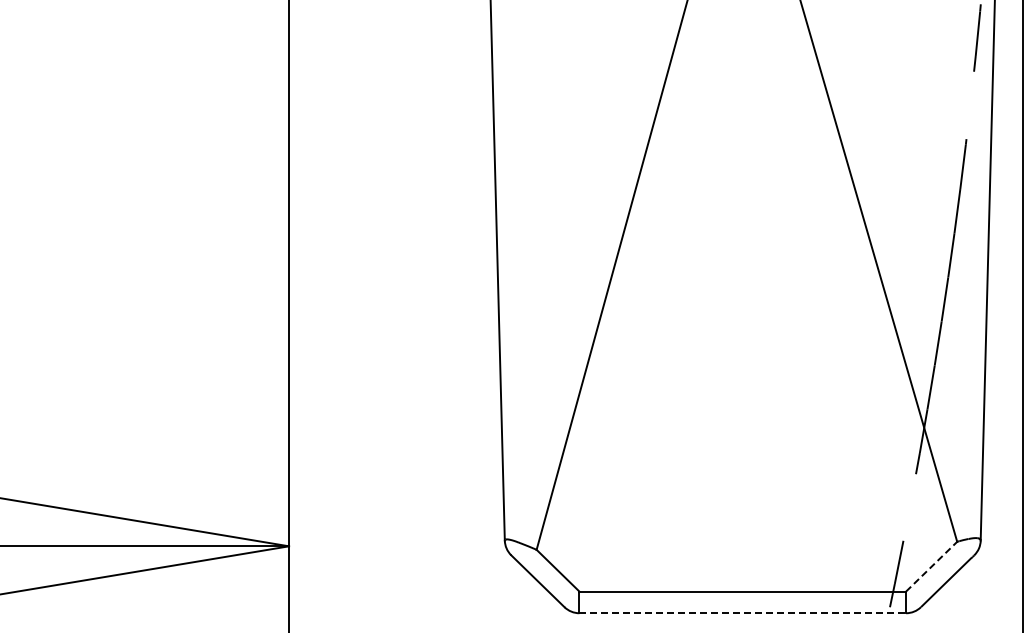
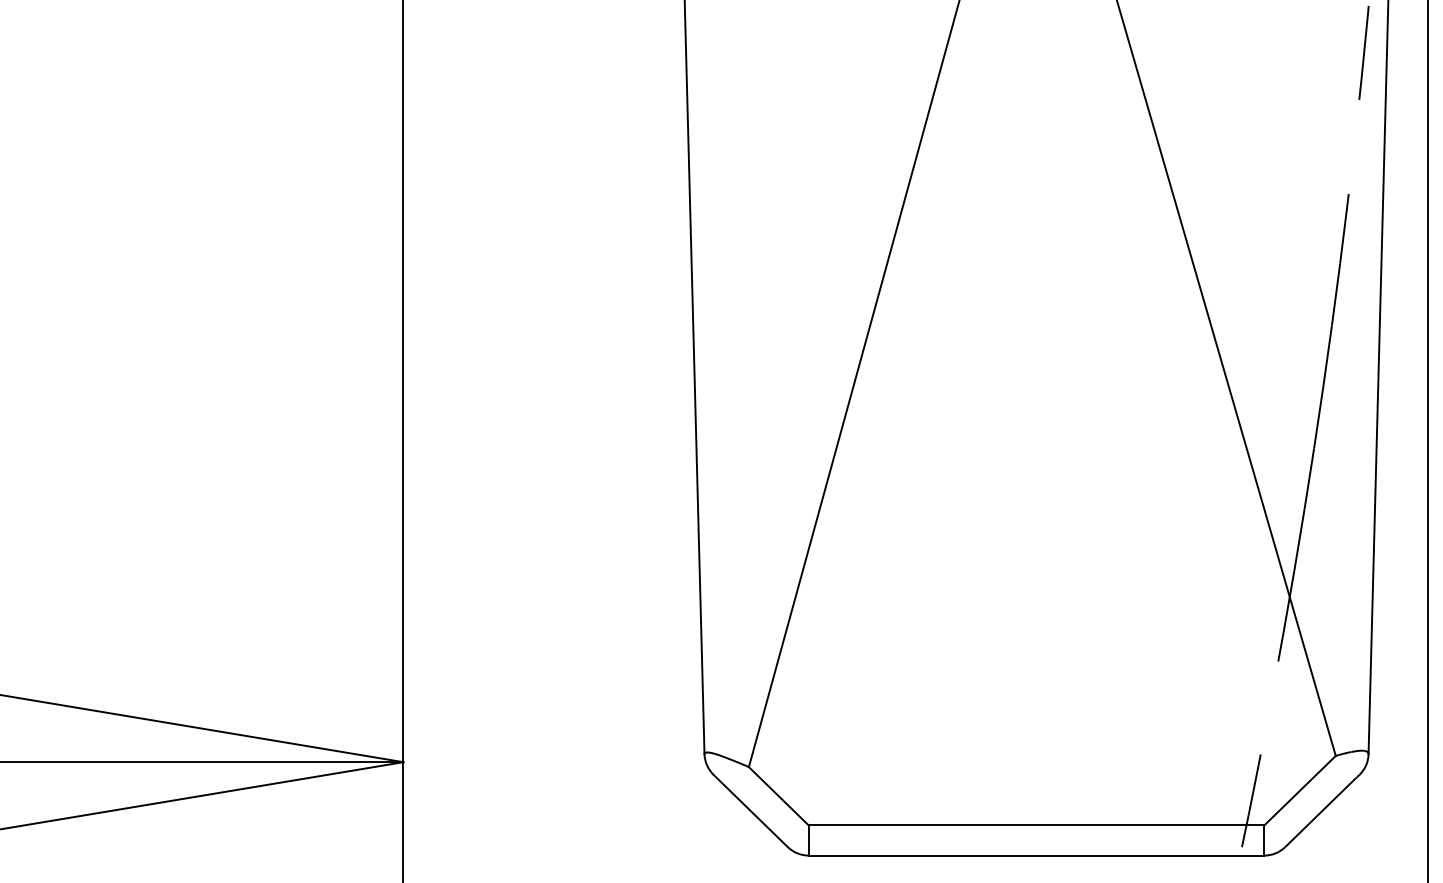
line: (931, 566) -> (1299, 790), dashed -> solid
line: (743, 613) -> (1037, 855), dashed -> solid

